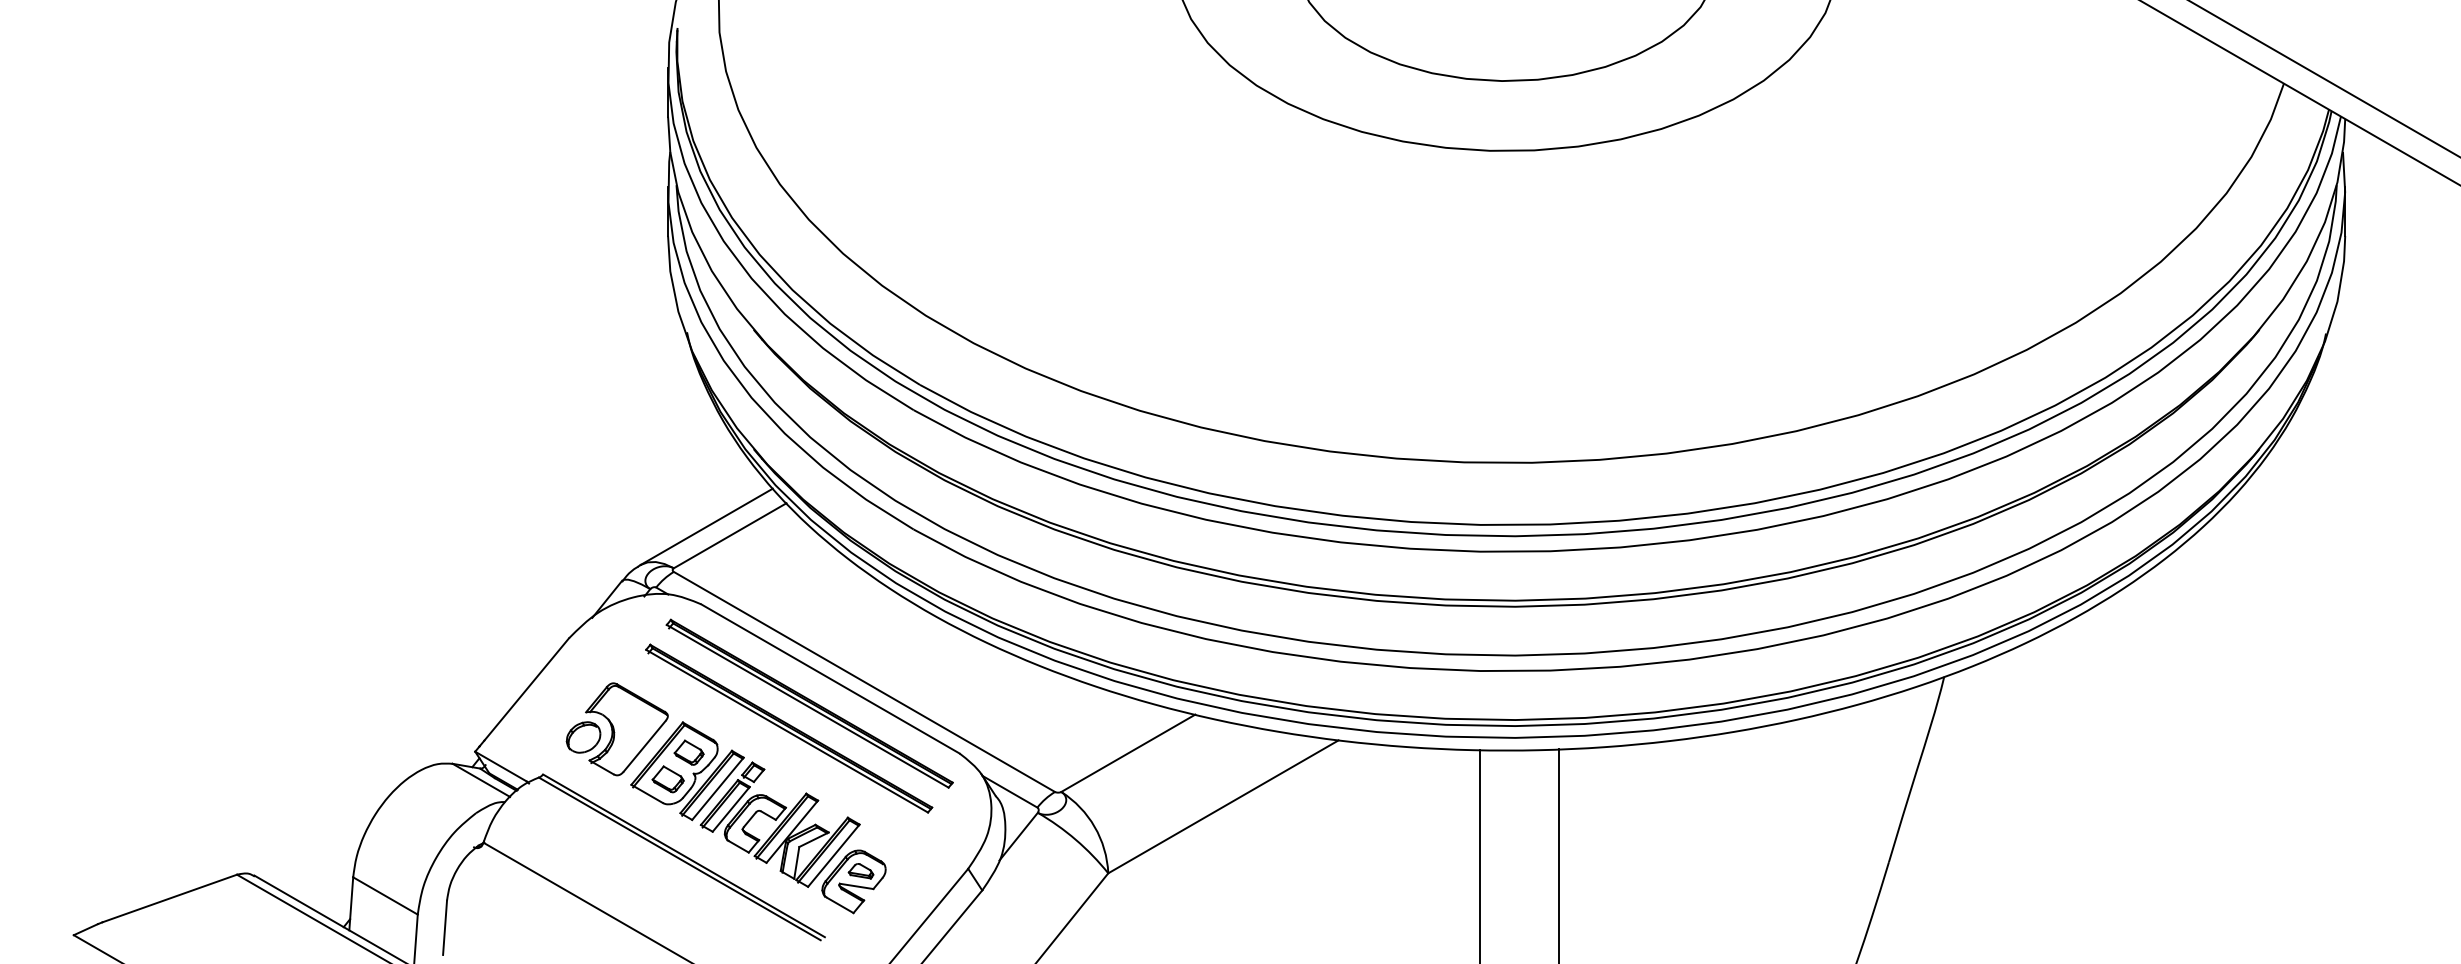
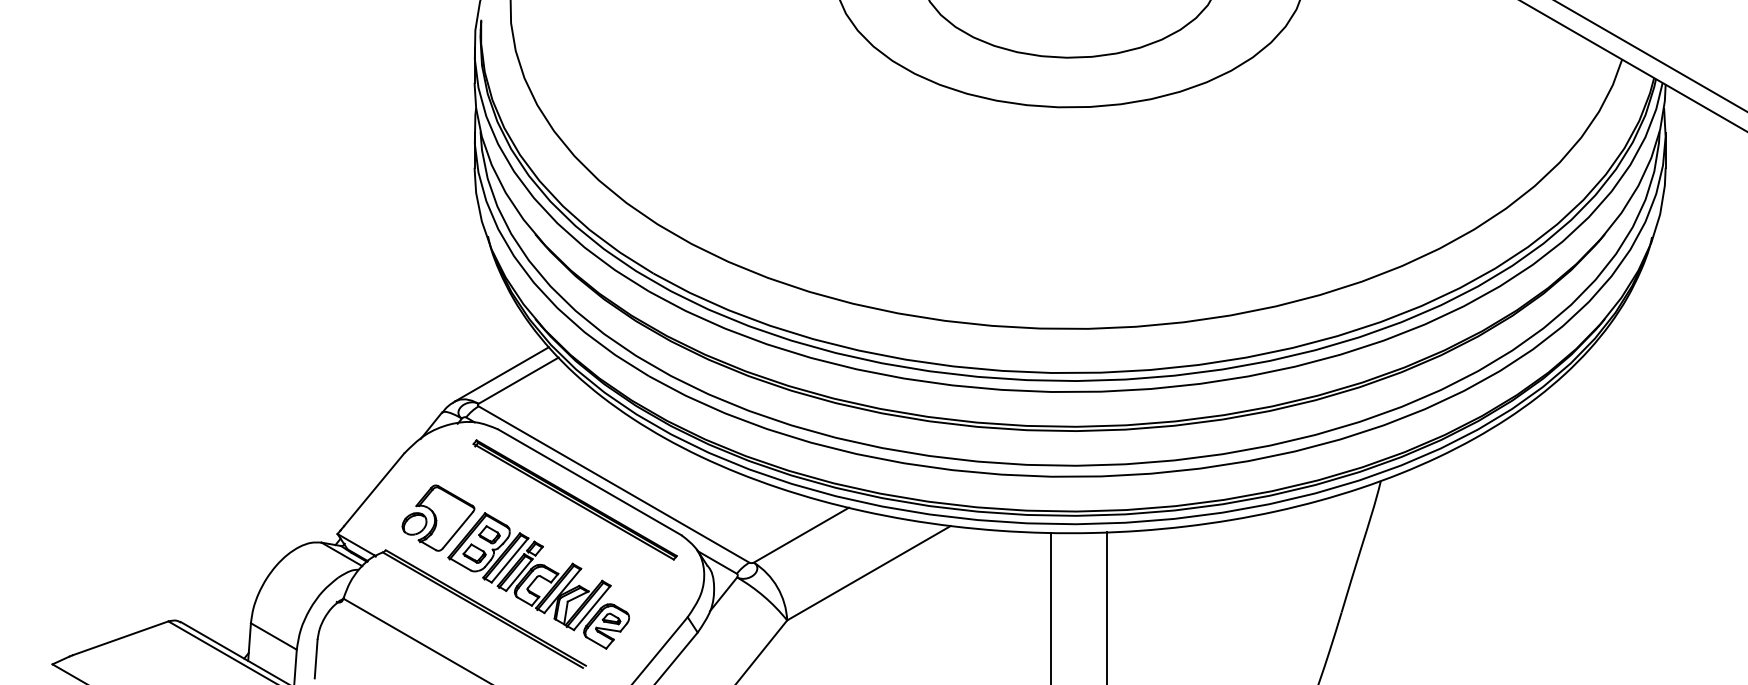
part: (789, 728) -> (560, 517), removed

